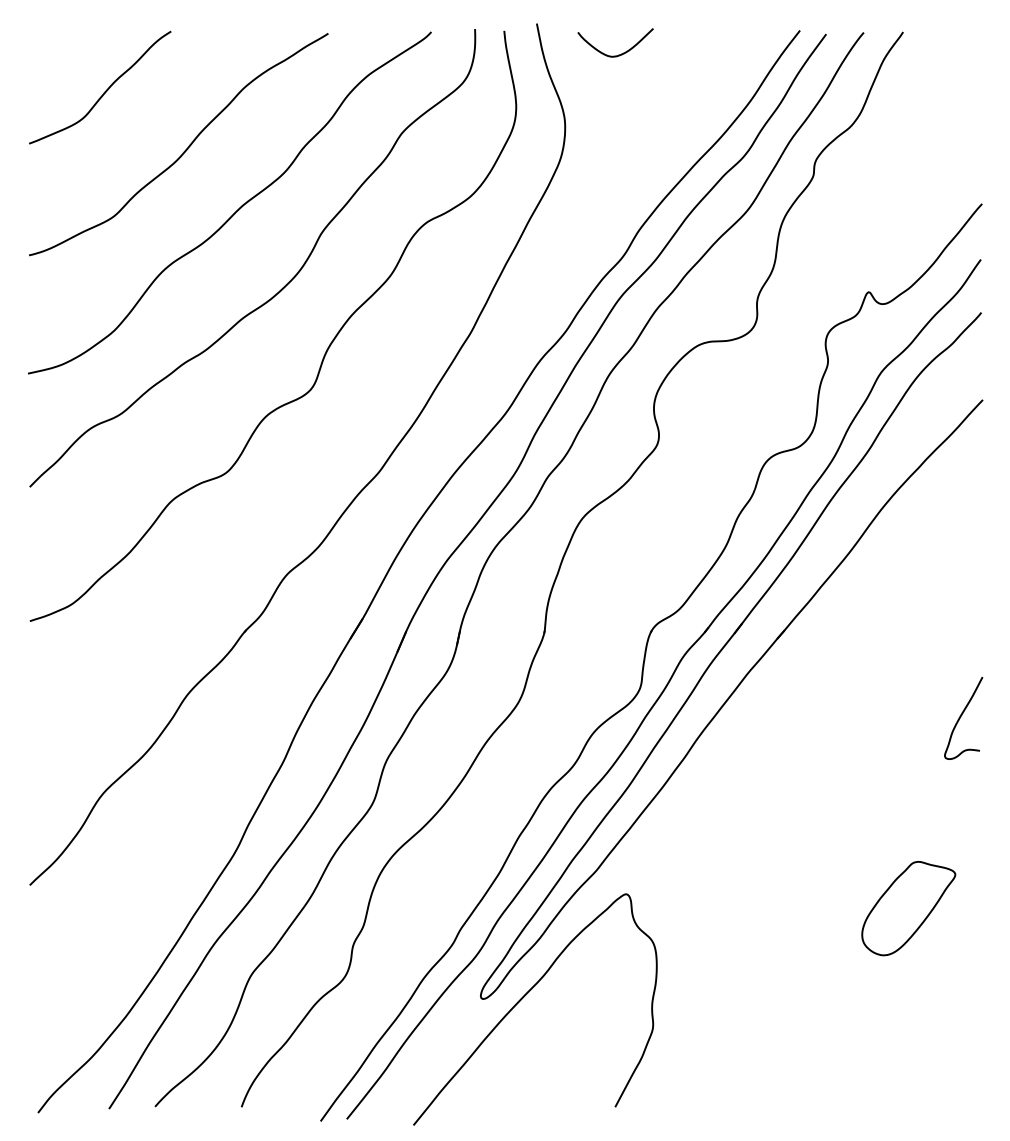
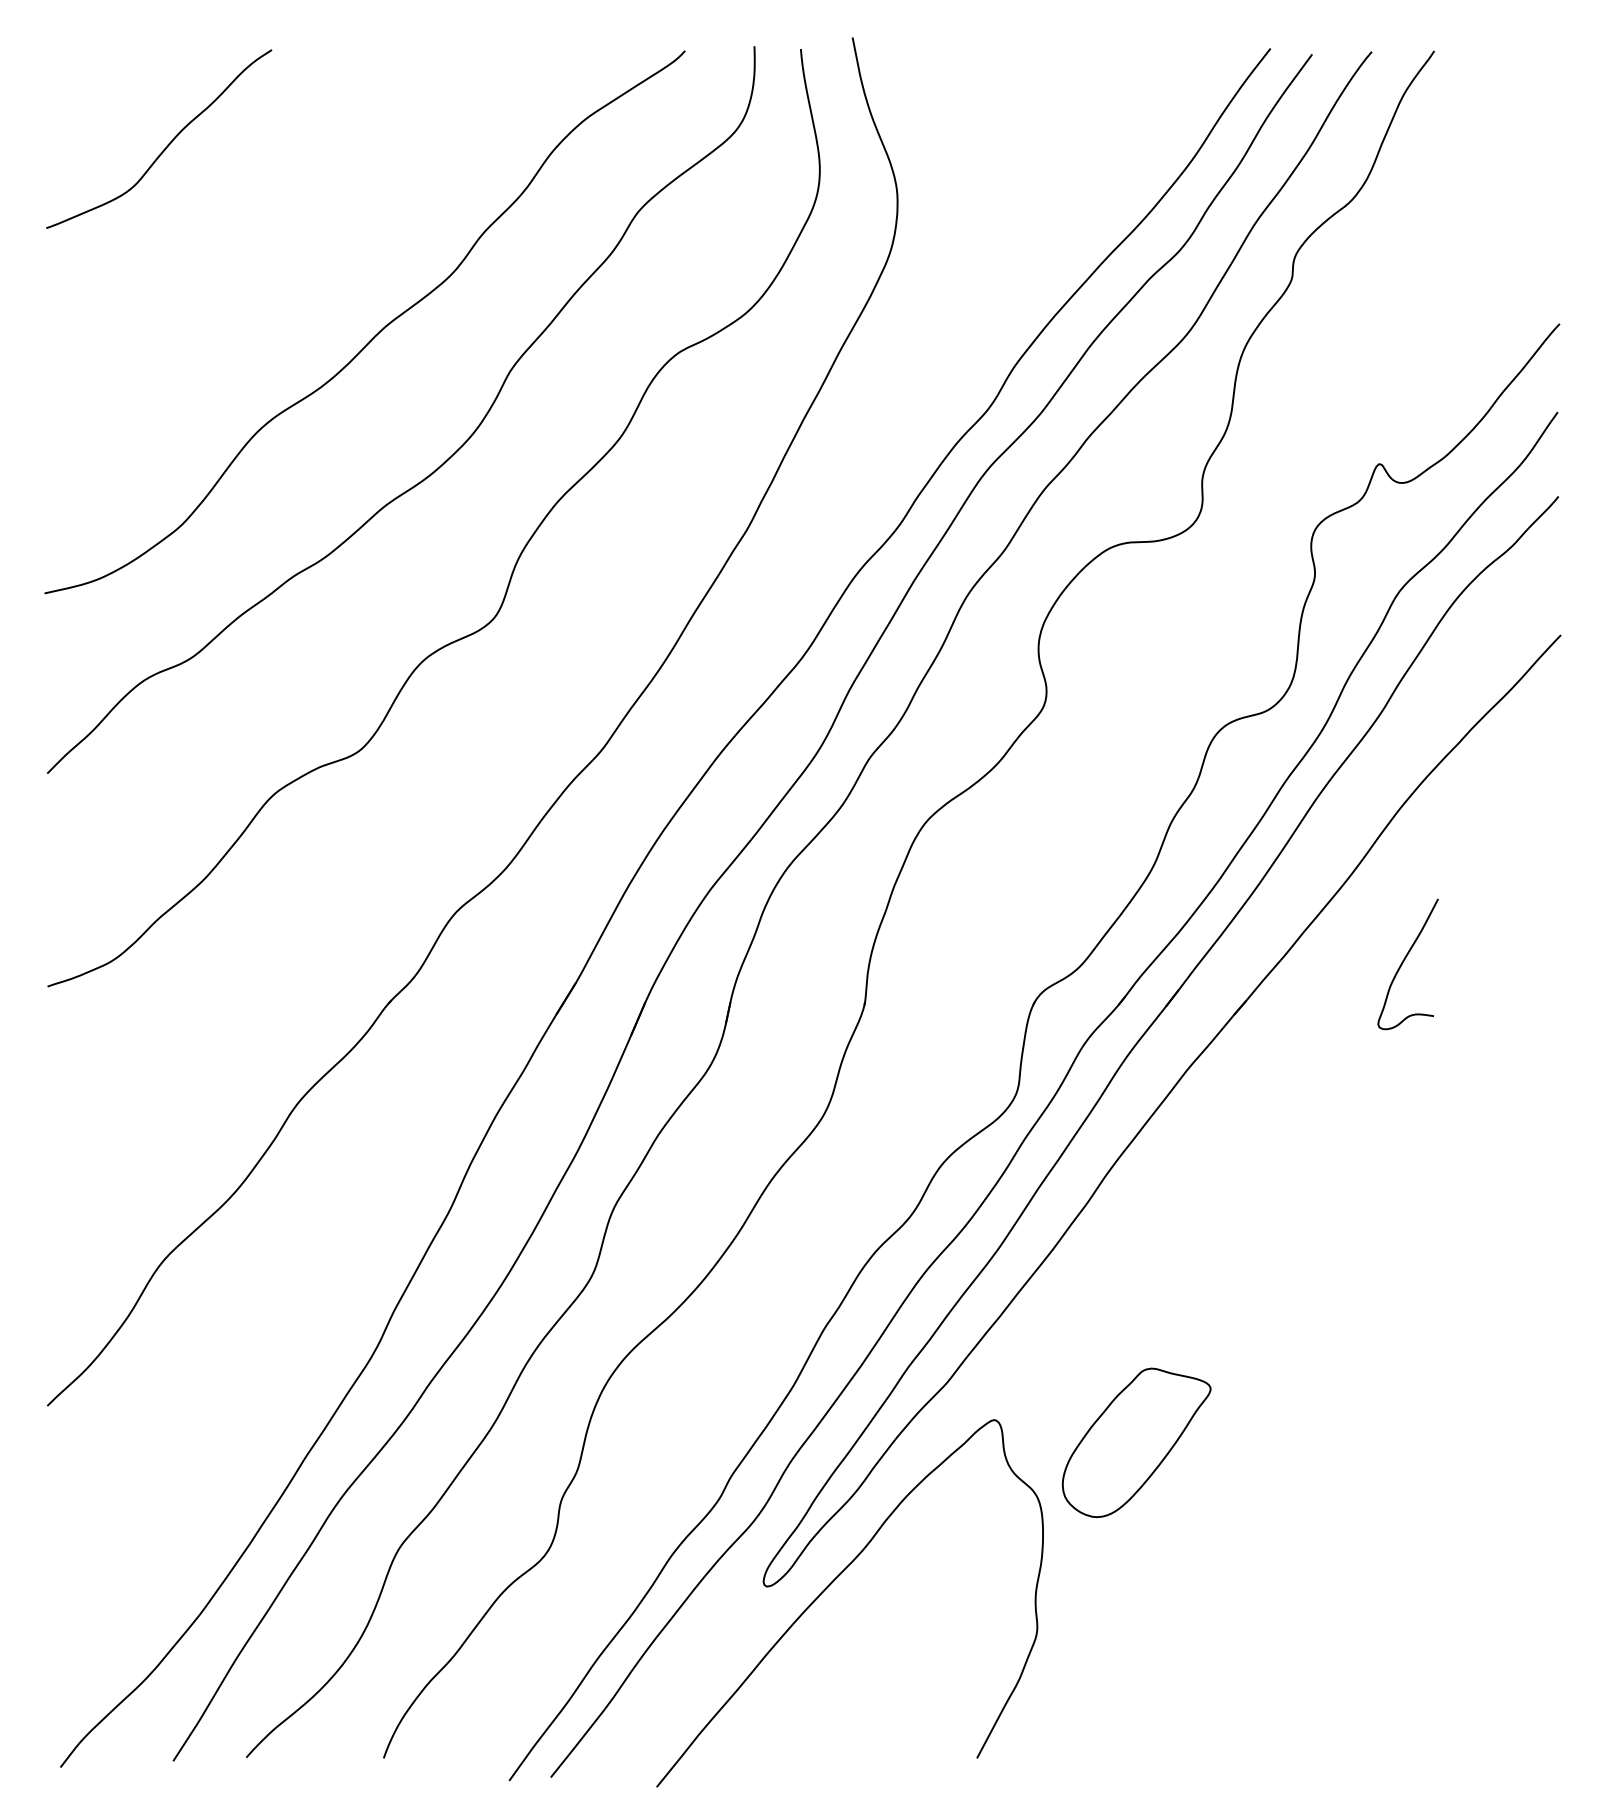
curve: (618, 54) -> (982, 86), removed
curve: (184, 150) -> (293, 239), removed
curve: (961, 716) -> (1404, 961), moved
part: (908, 908) -> (1136, 1442), moved

